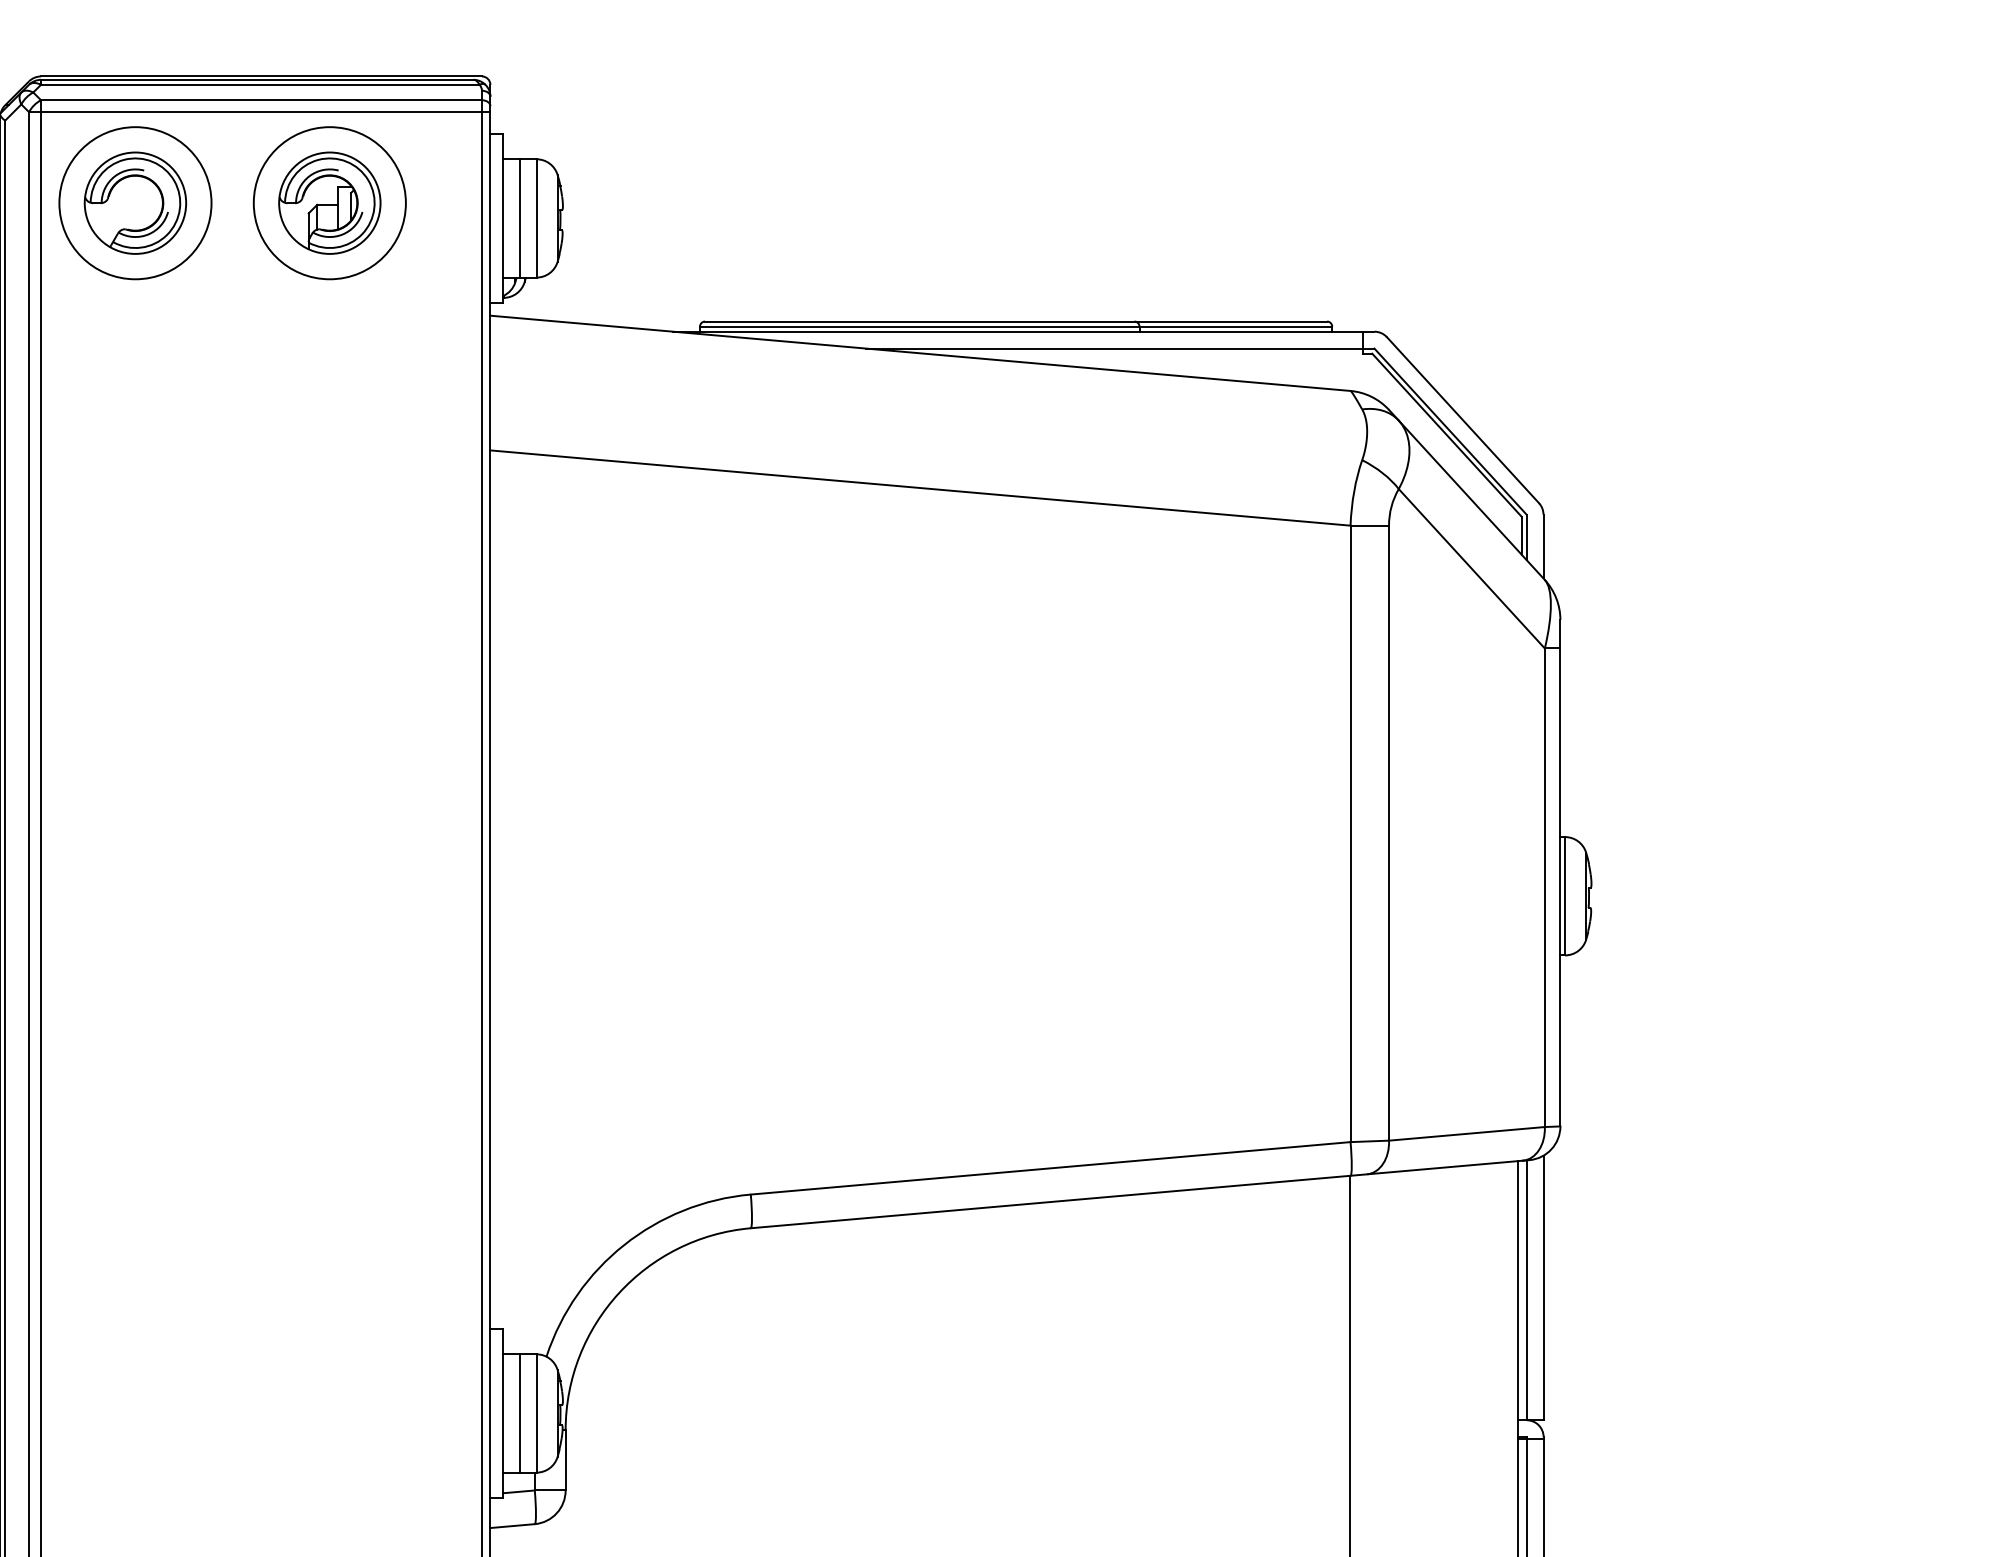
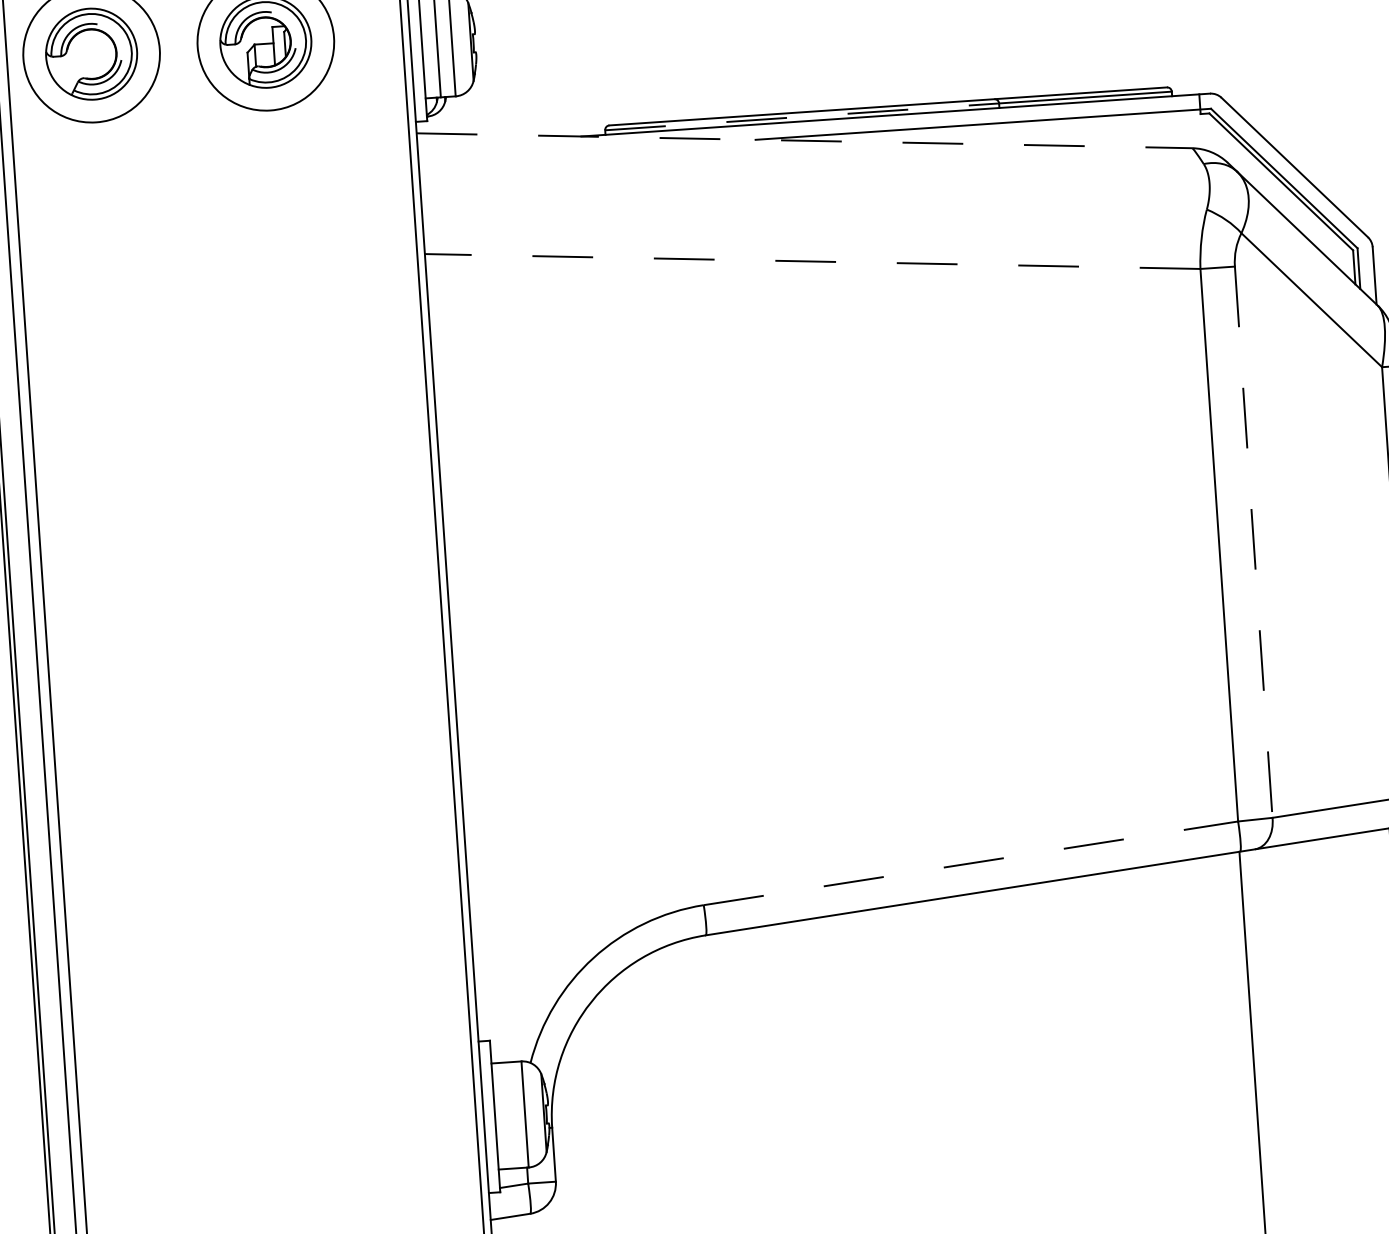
line: (919, 326) -> (801, 116), solid -> dashed
line: (920, 353) -> (804, 140), solid -> dashed
line: (920, 488) -> (812, 261), solid -> dashed
line: (1389, 833) -> (1254, 542), solid -> dashed
line: (1051, 1168) -> (971, 863), solid -> dashed
line: (520, 1413) -> (510, 1115), removed

